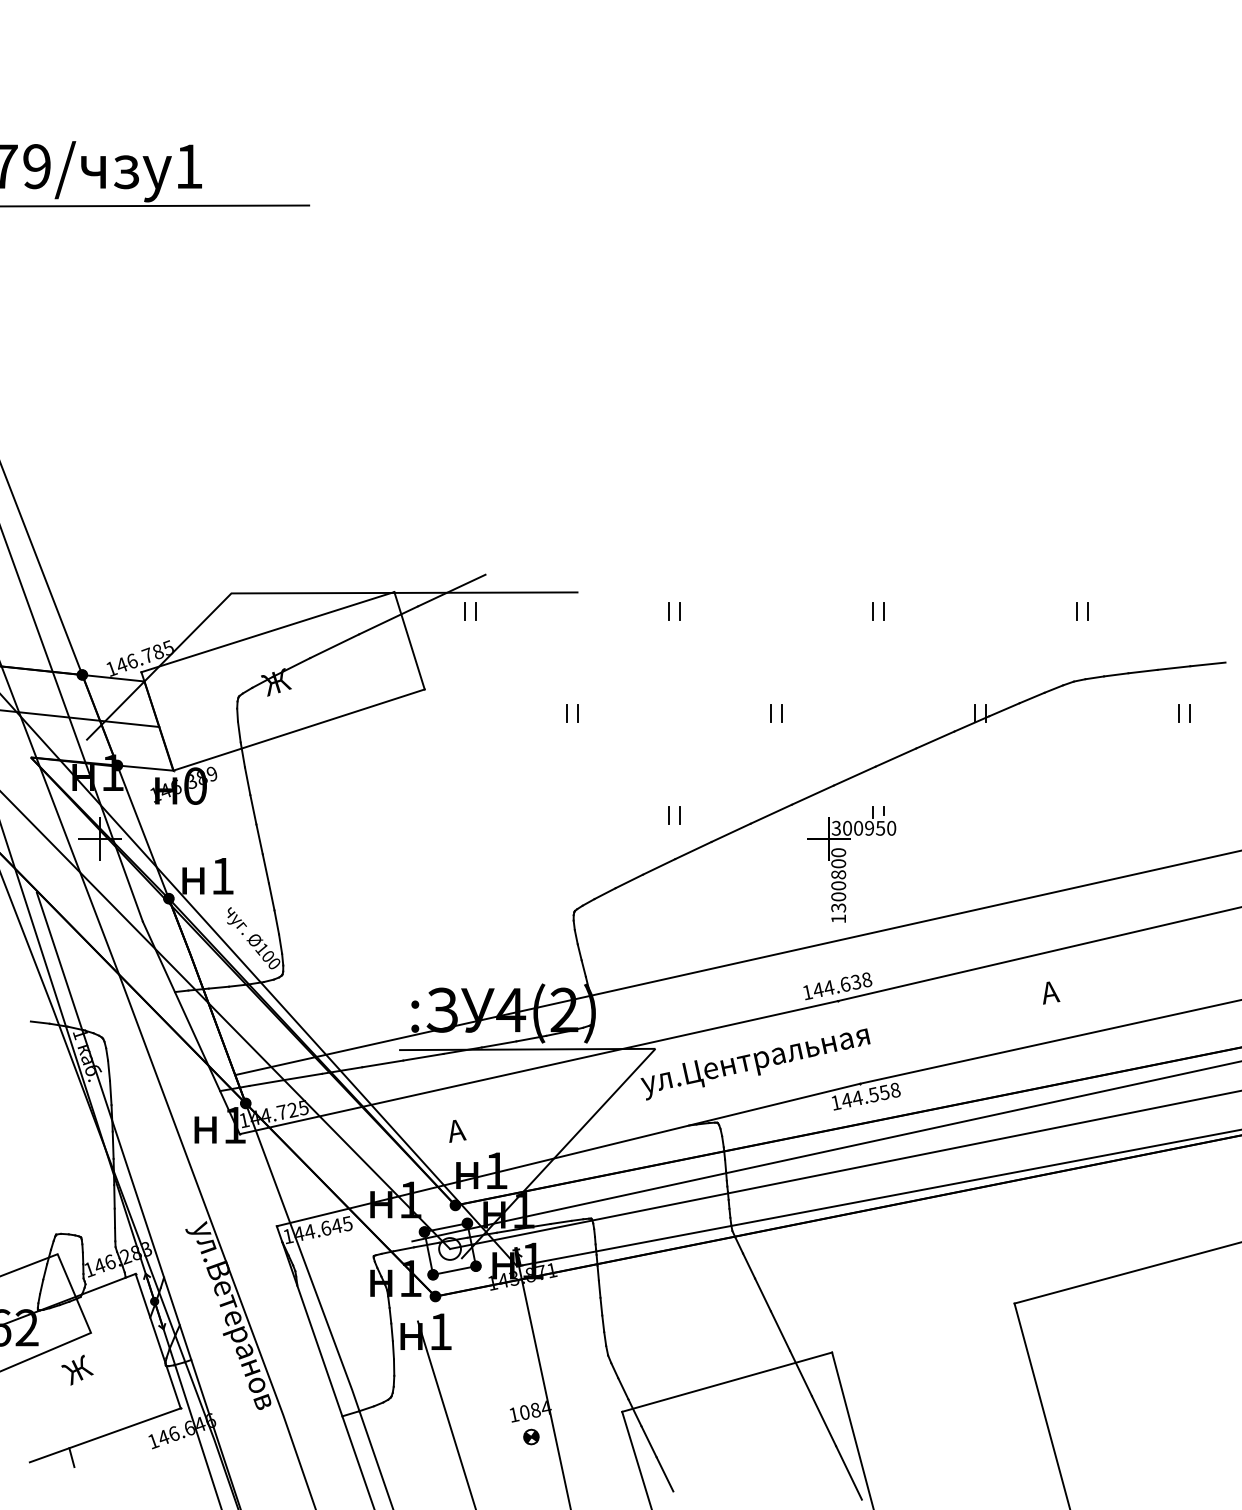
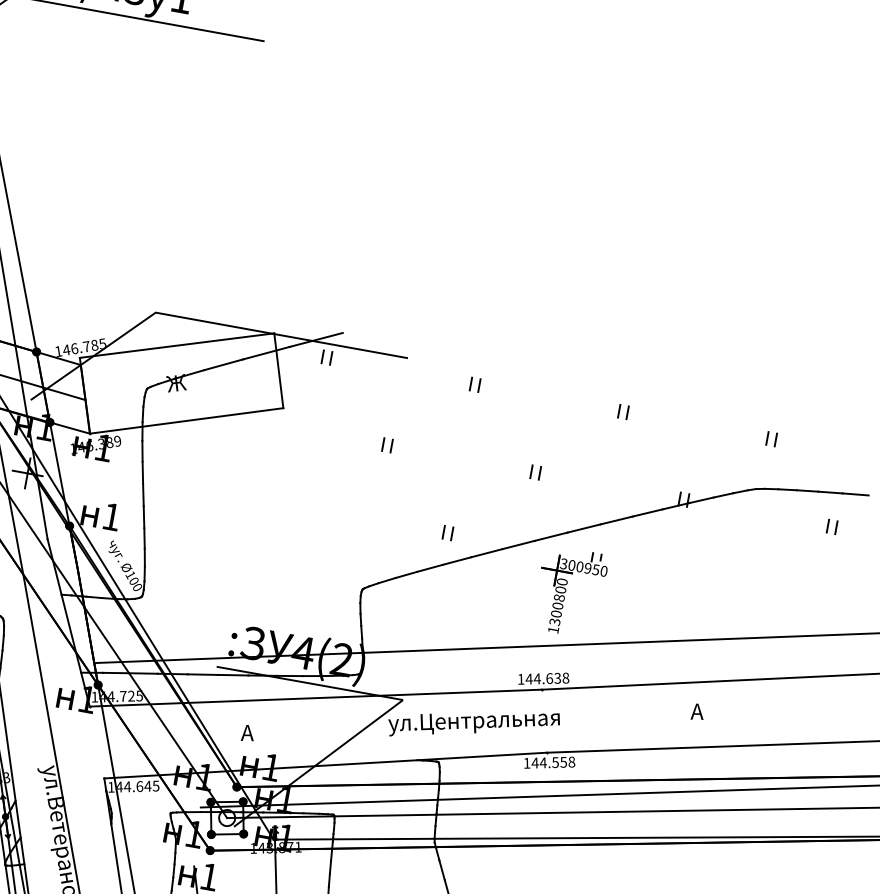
text: (195, 785) -> (104, 447), 0 -> 1

